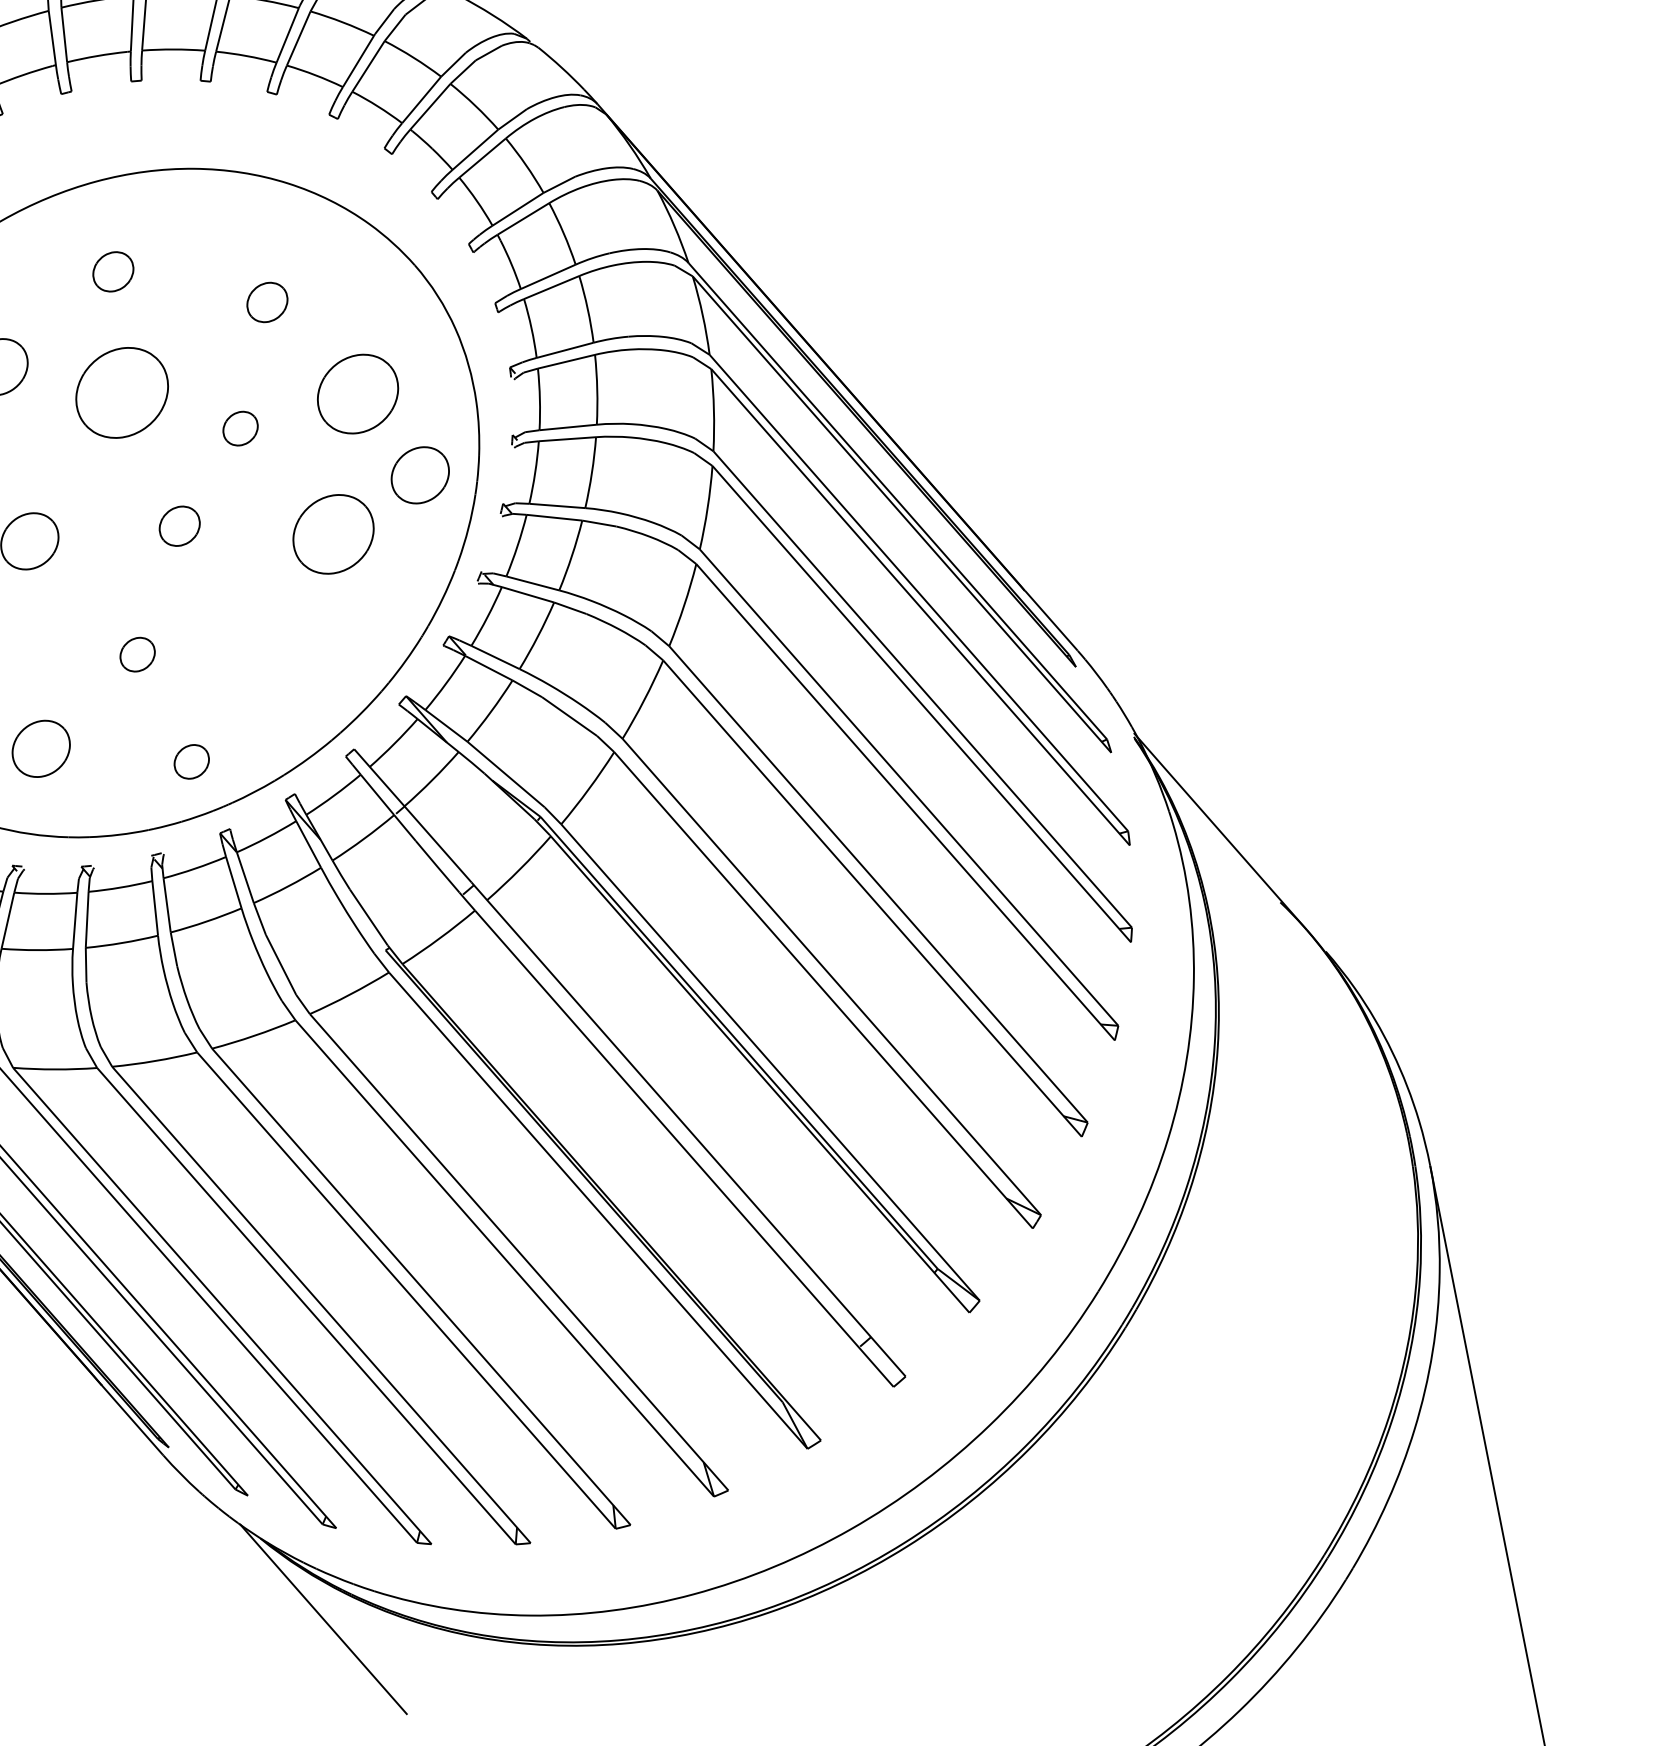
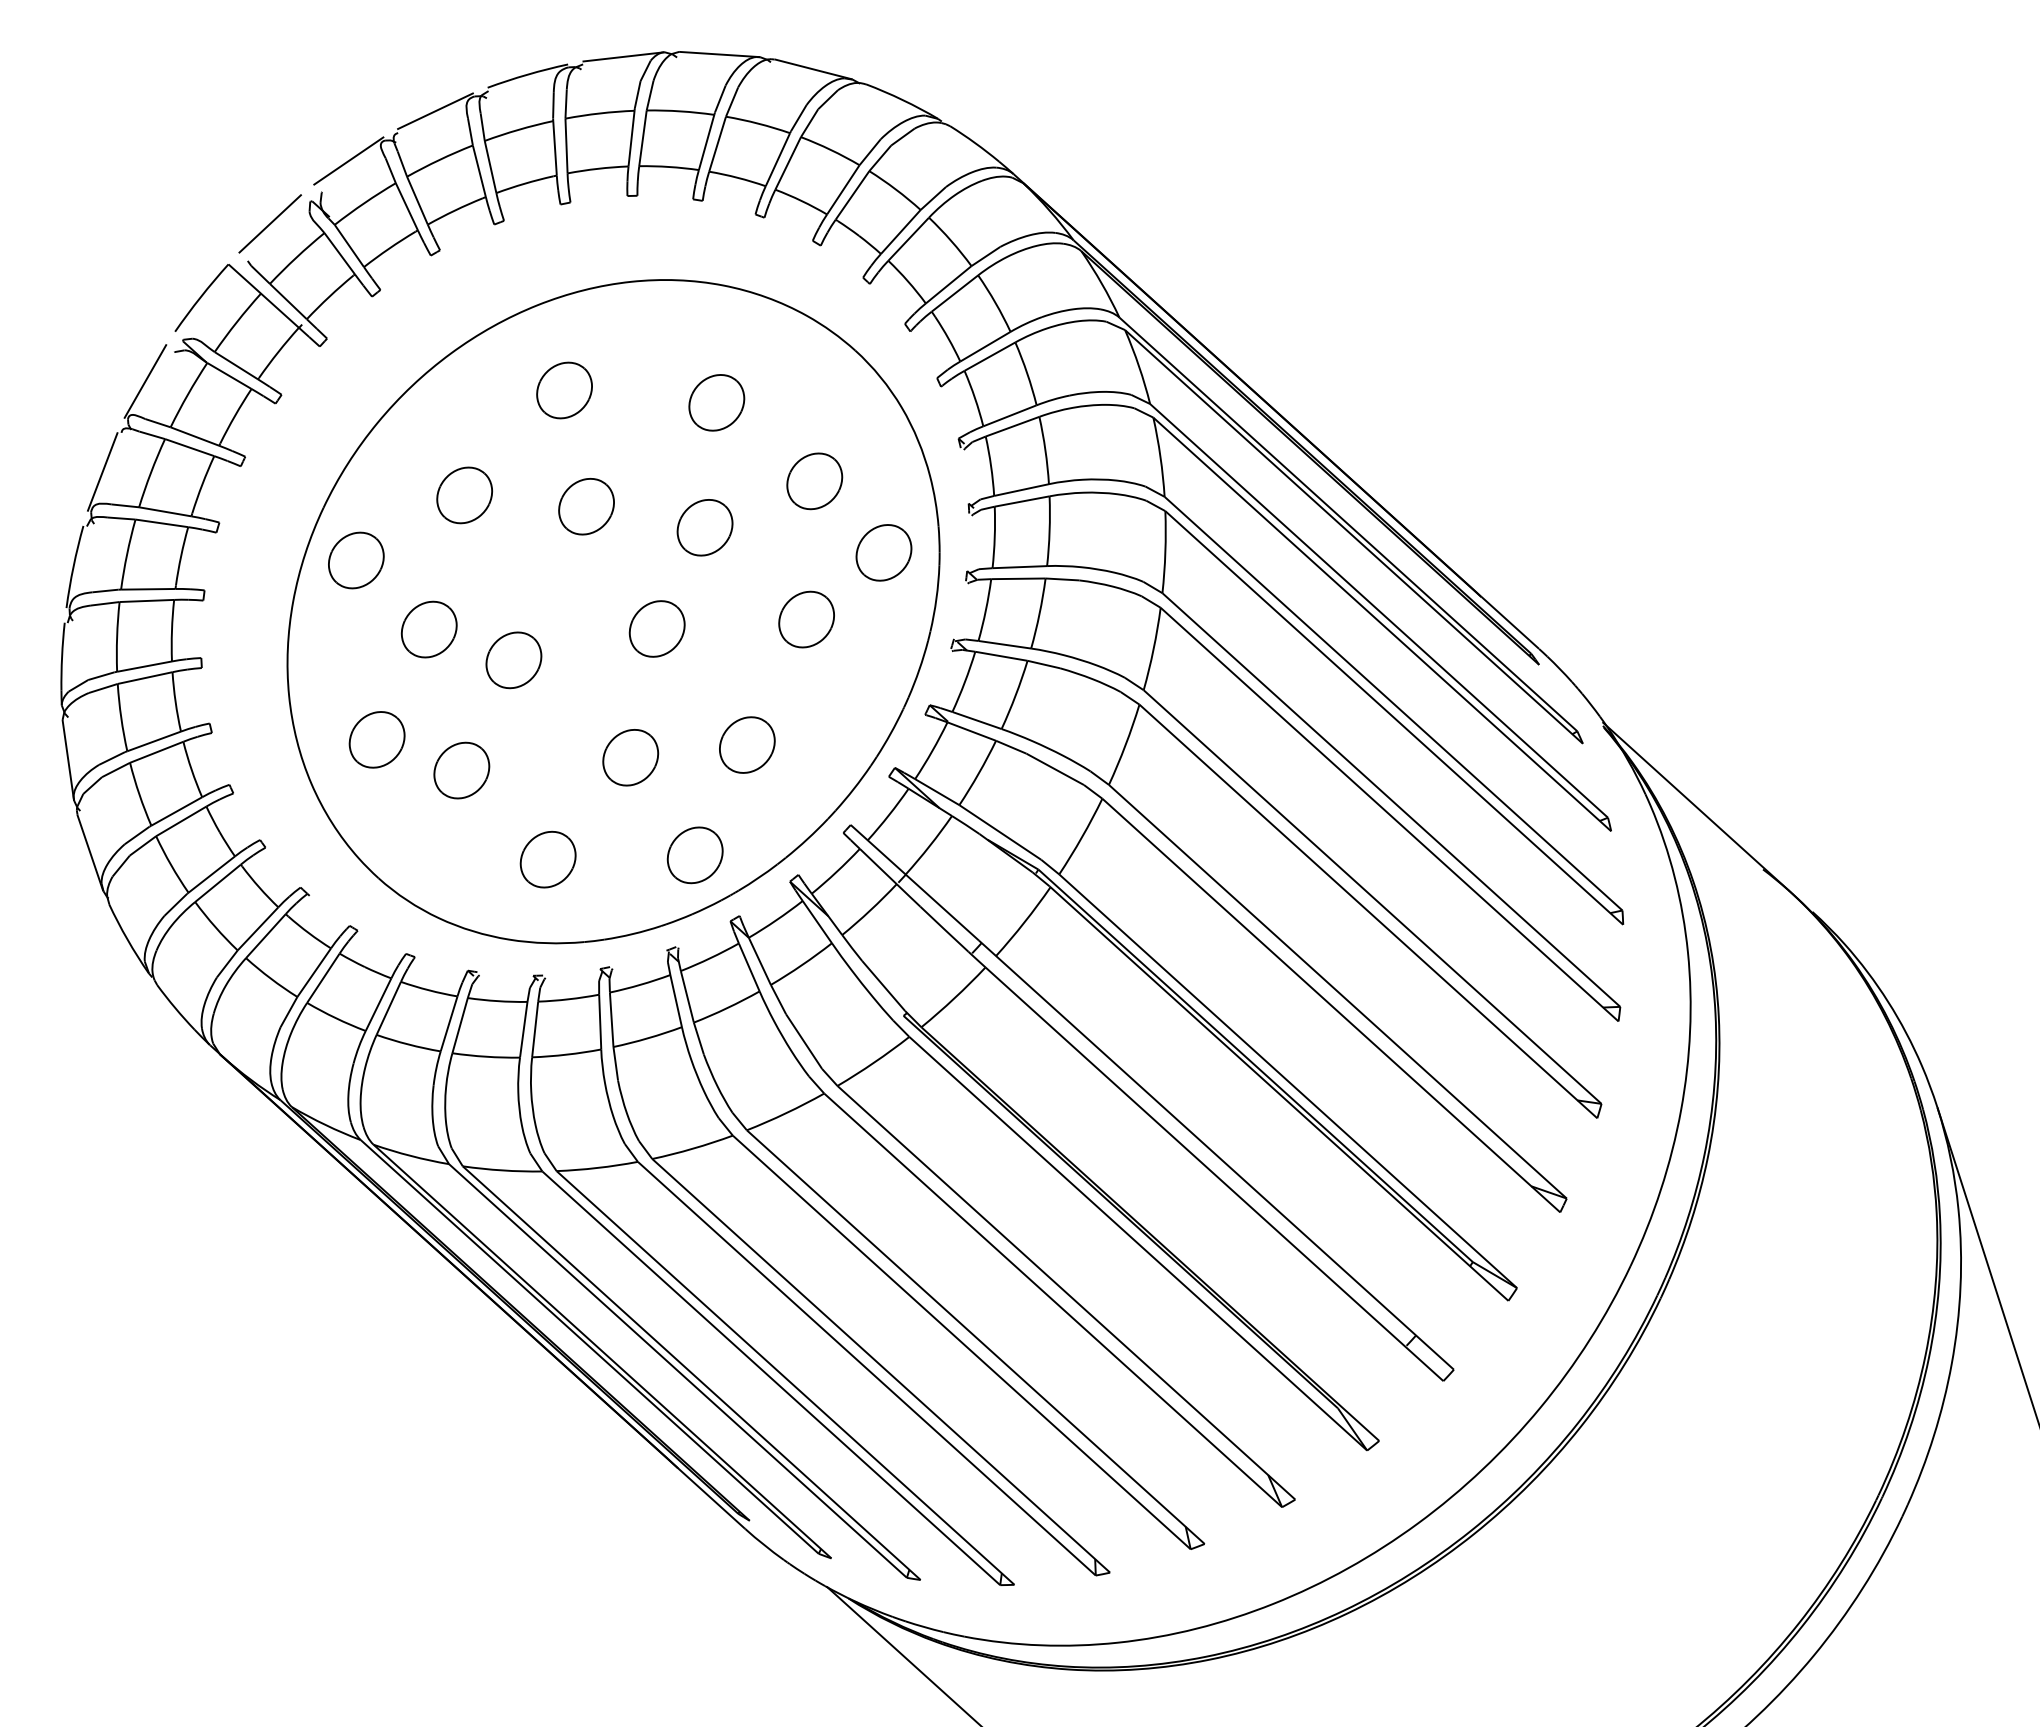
part: (113, 271) -> (564, 390), size x1.43
part: (267, 302) -> (716, 402), size x1.43
part: (122, 392) -> (586, 506), size x0.62
part: (357, 394) -> (814, 481), size x0.71
part: (240, 428) -> (704, 527), size x1.67
part: (179, 525) -> (656, 628), size x1.43
part: (333, 534) -> (806, 619), size x0.71
part: (137, 654) -> (630, 757), size x1.67
part: (258, 654) -> (747, 744), added
part: (191, 761) -> (694, 855), size x1.67

